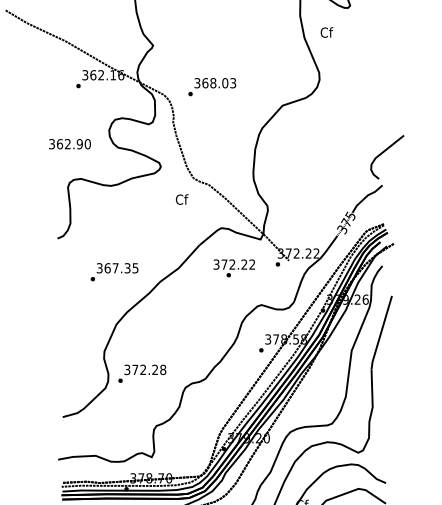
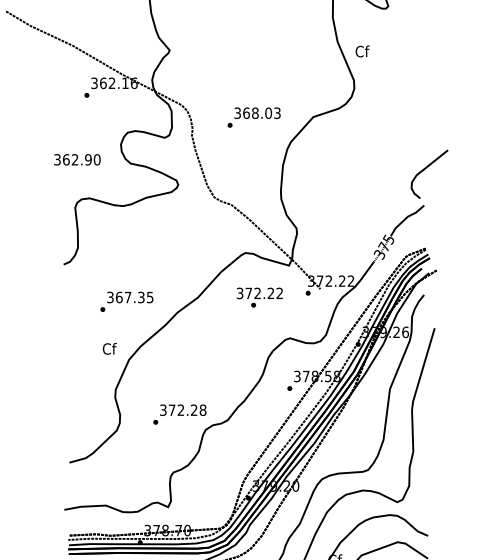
text: (326, 32) -> (362, 51), moved
text: (212, 87) -> (254, 118), moved
text: (181, 199) -> (109, 348), moved
text: (142, 373) -> (180, 414), moved

